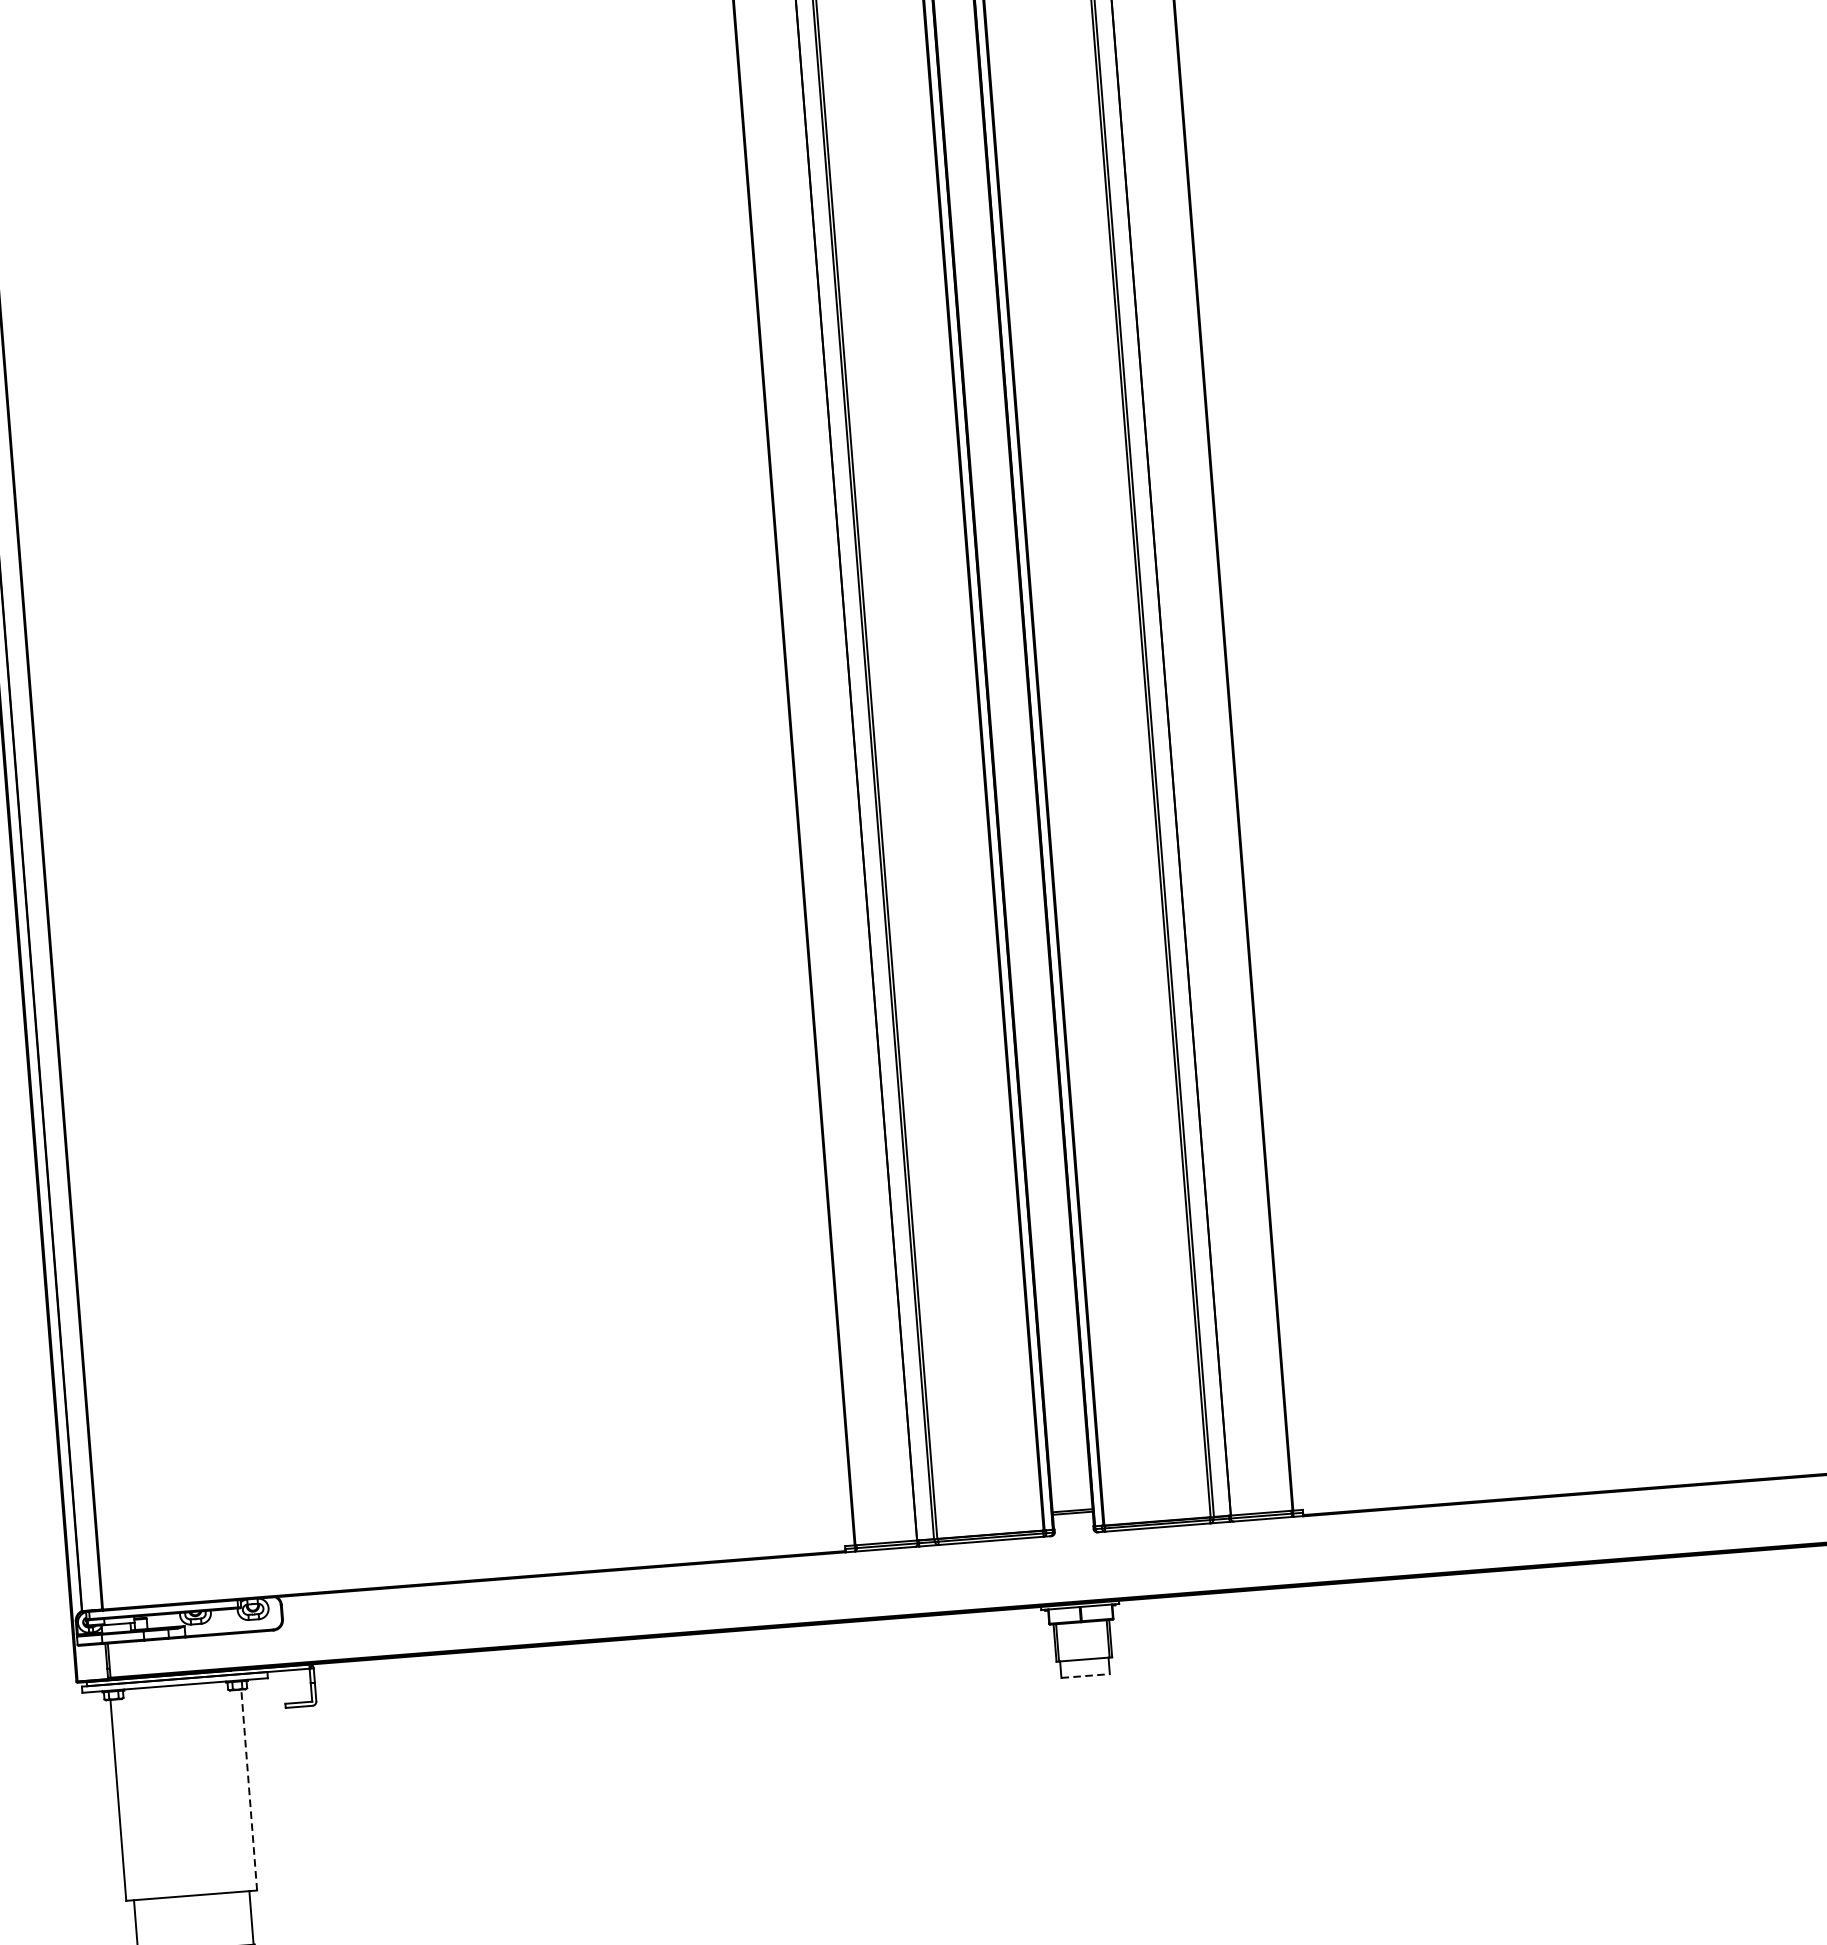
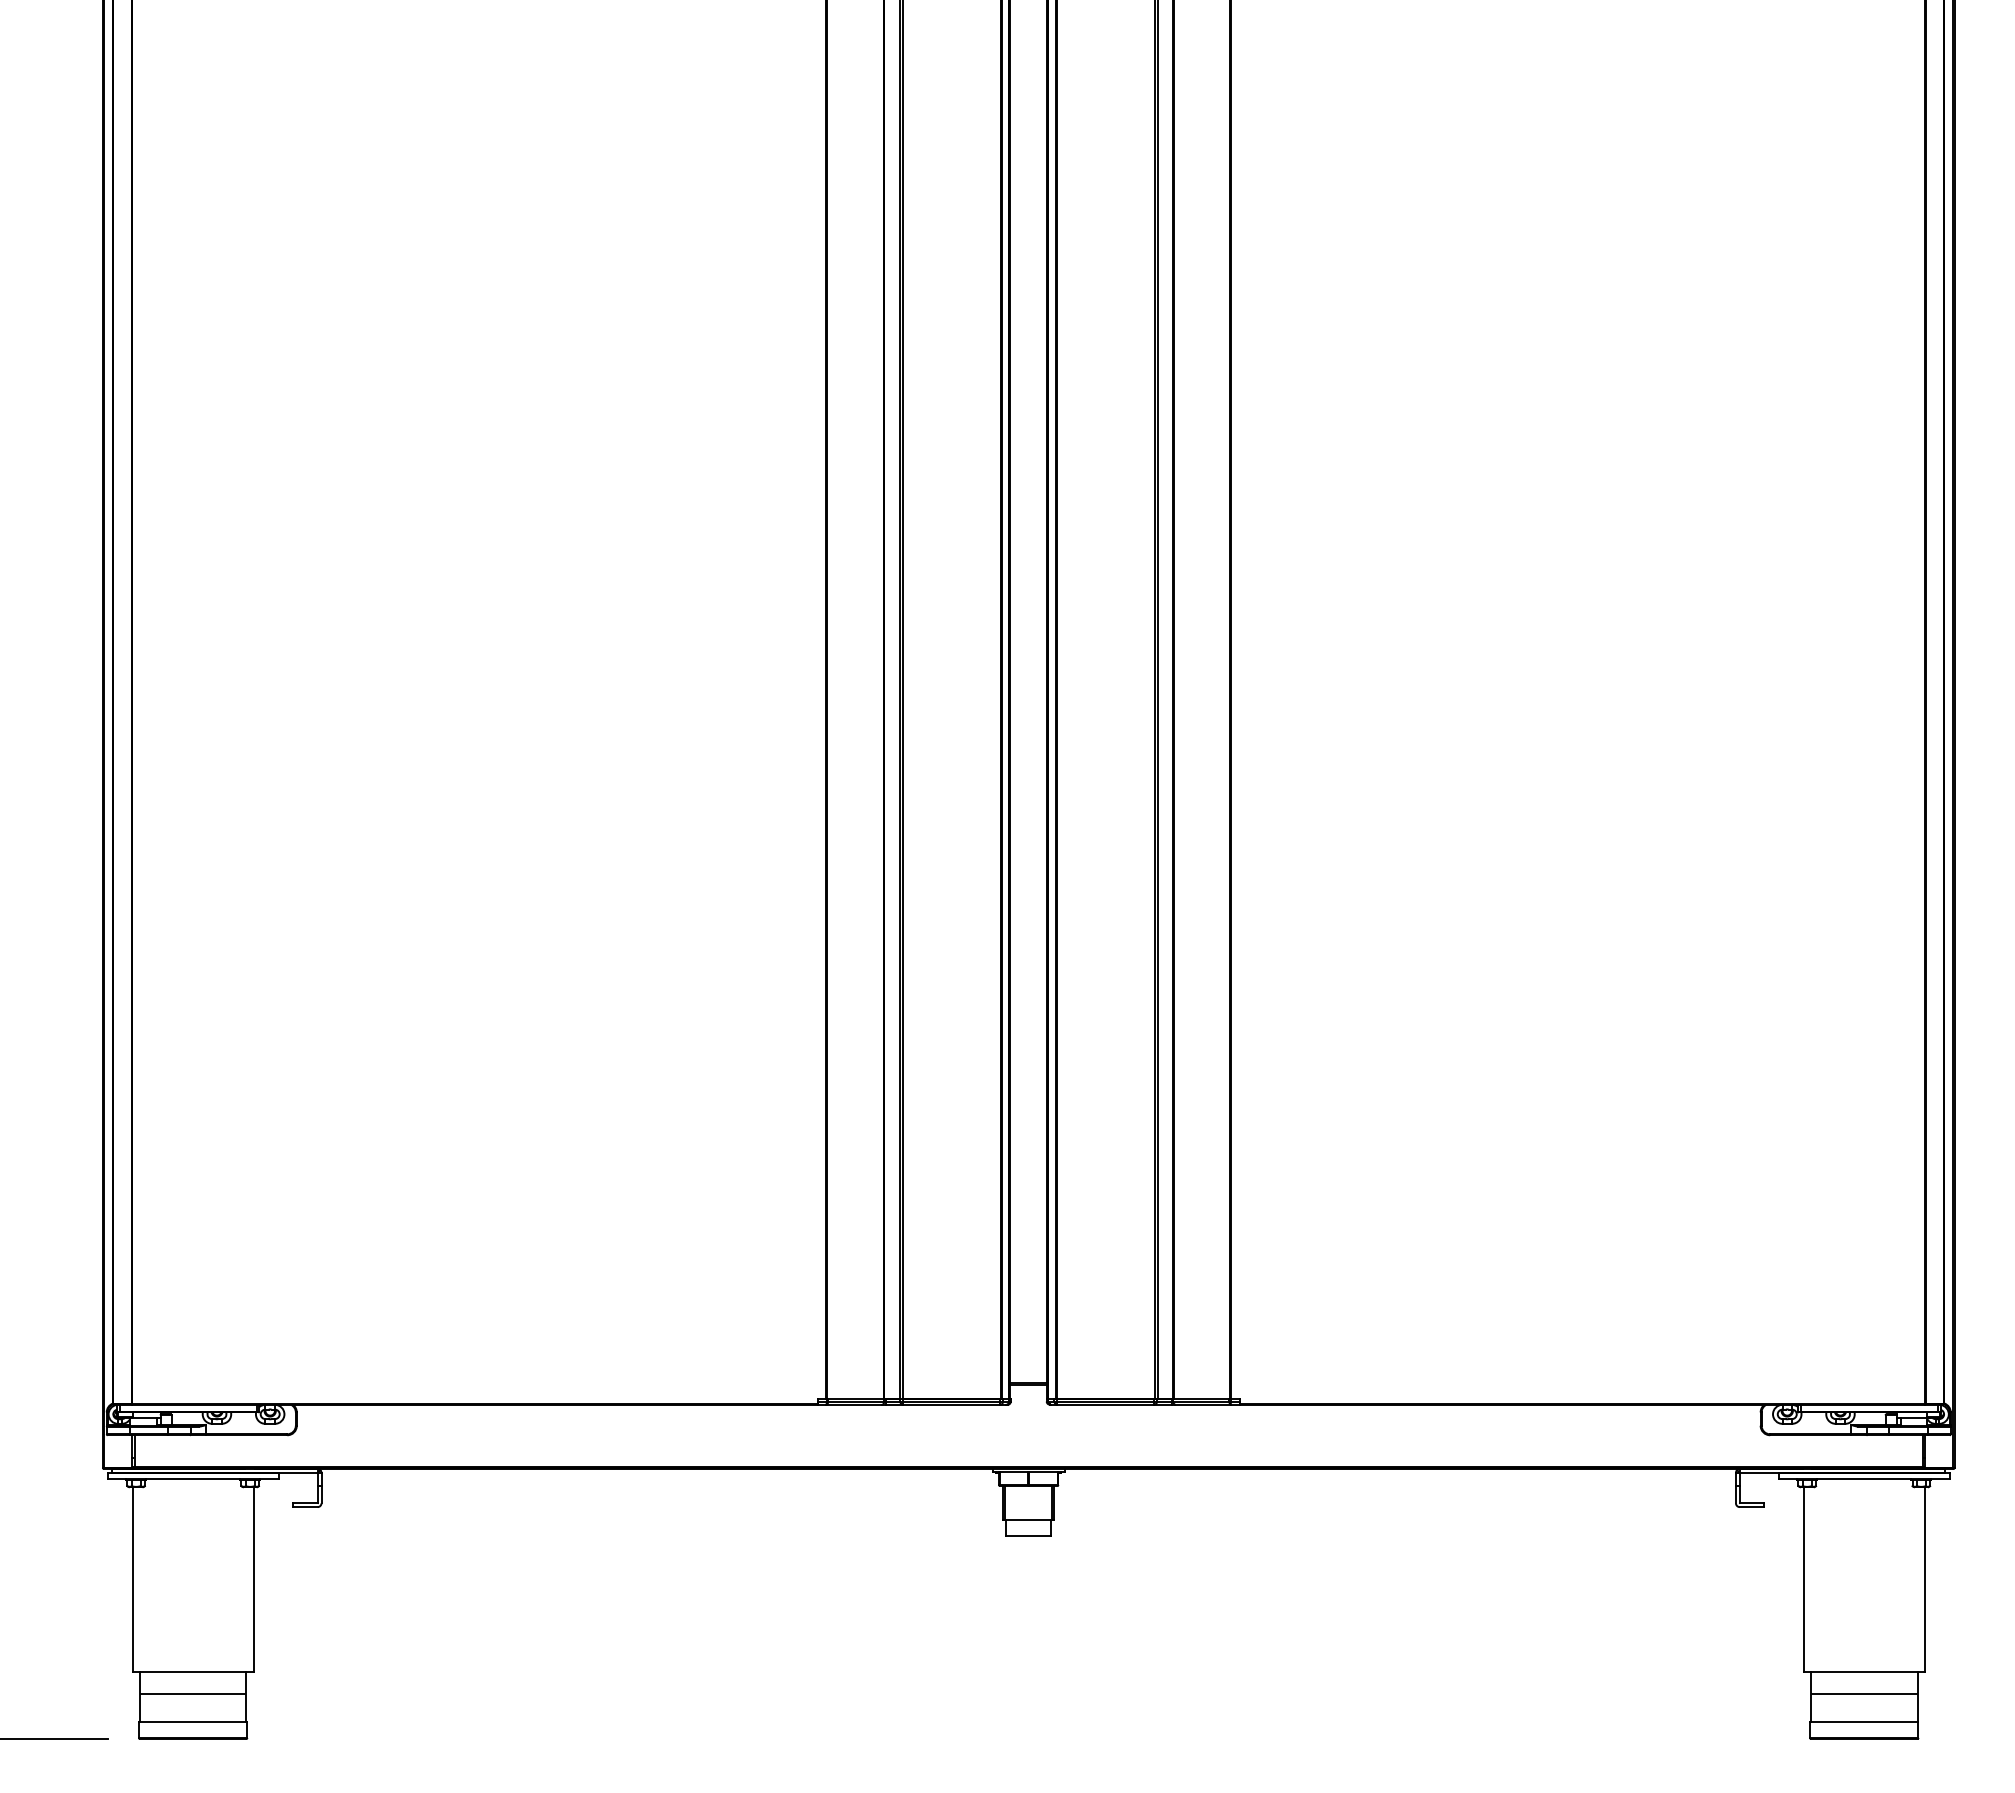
line: (1086, 1675) -> (1029, 1535), dashed -> solid
line: (249, 1789) -> (253, 1579), dashed -> solid
line: (192, 1919) -> (192, 1694), added

